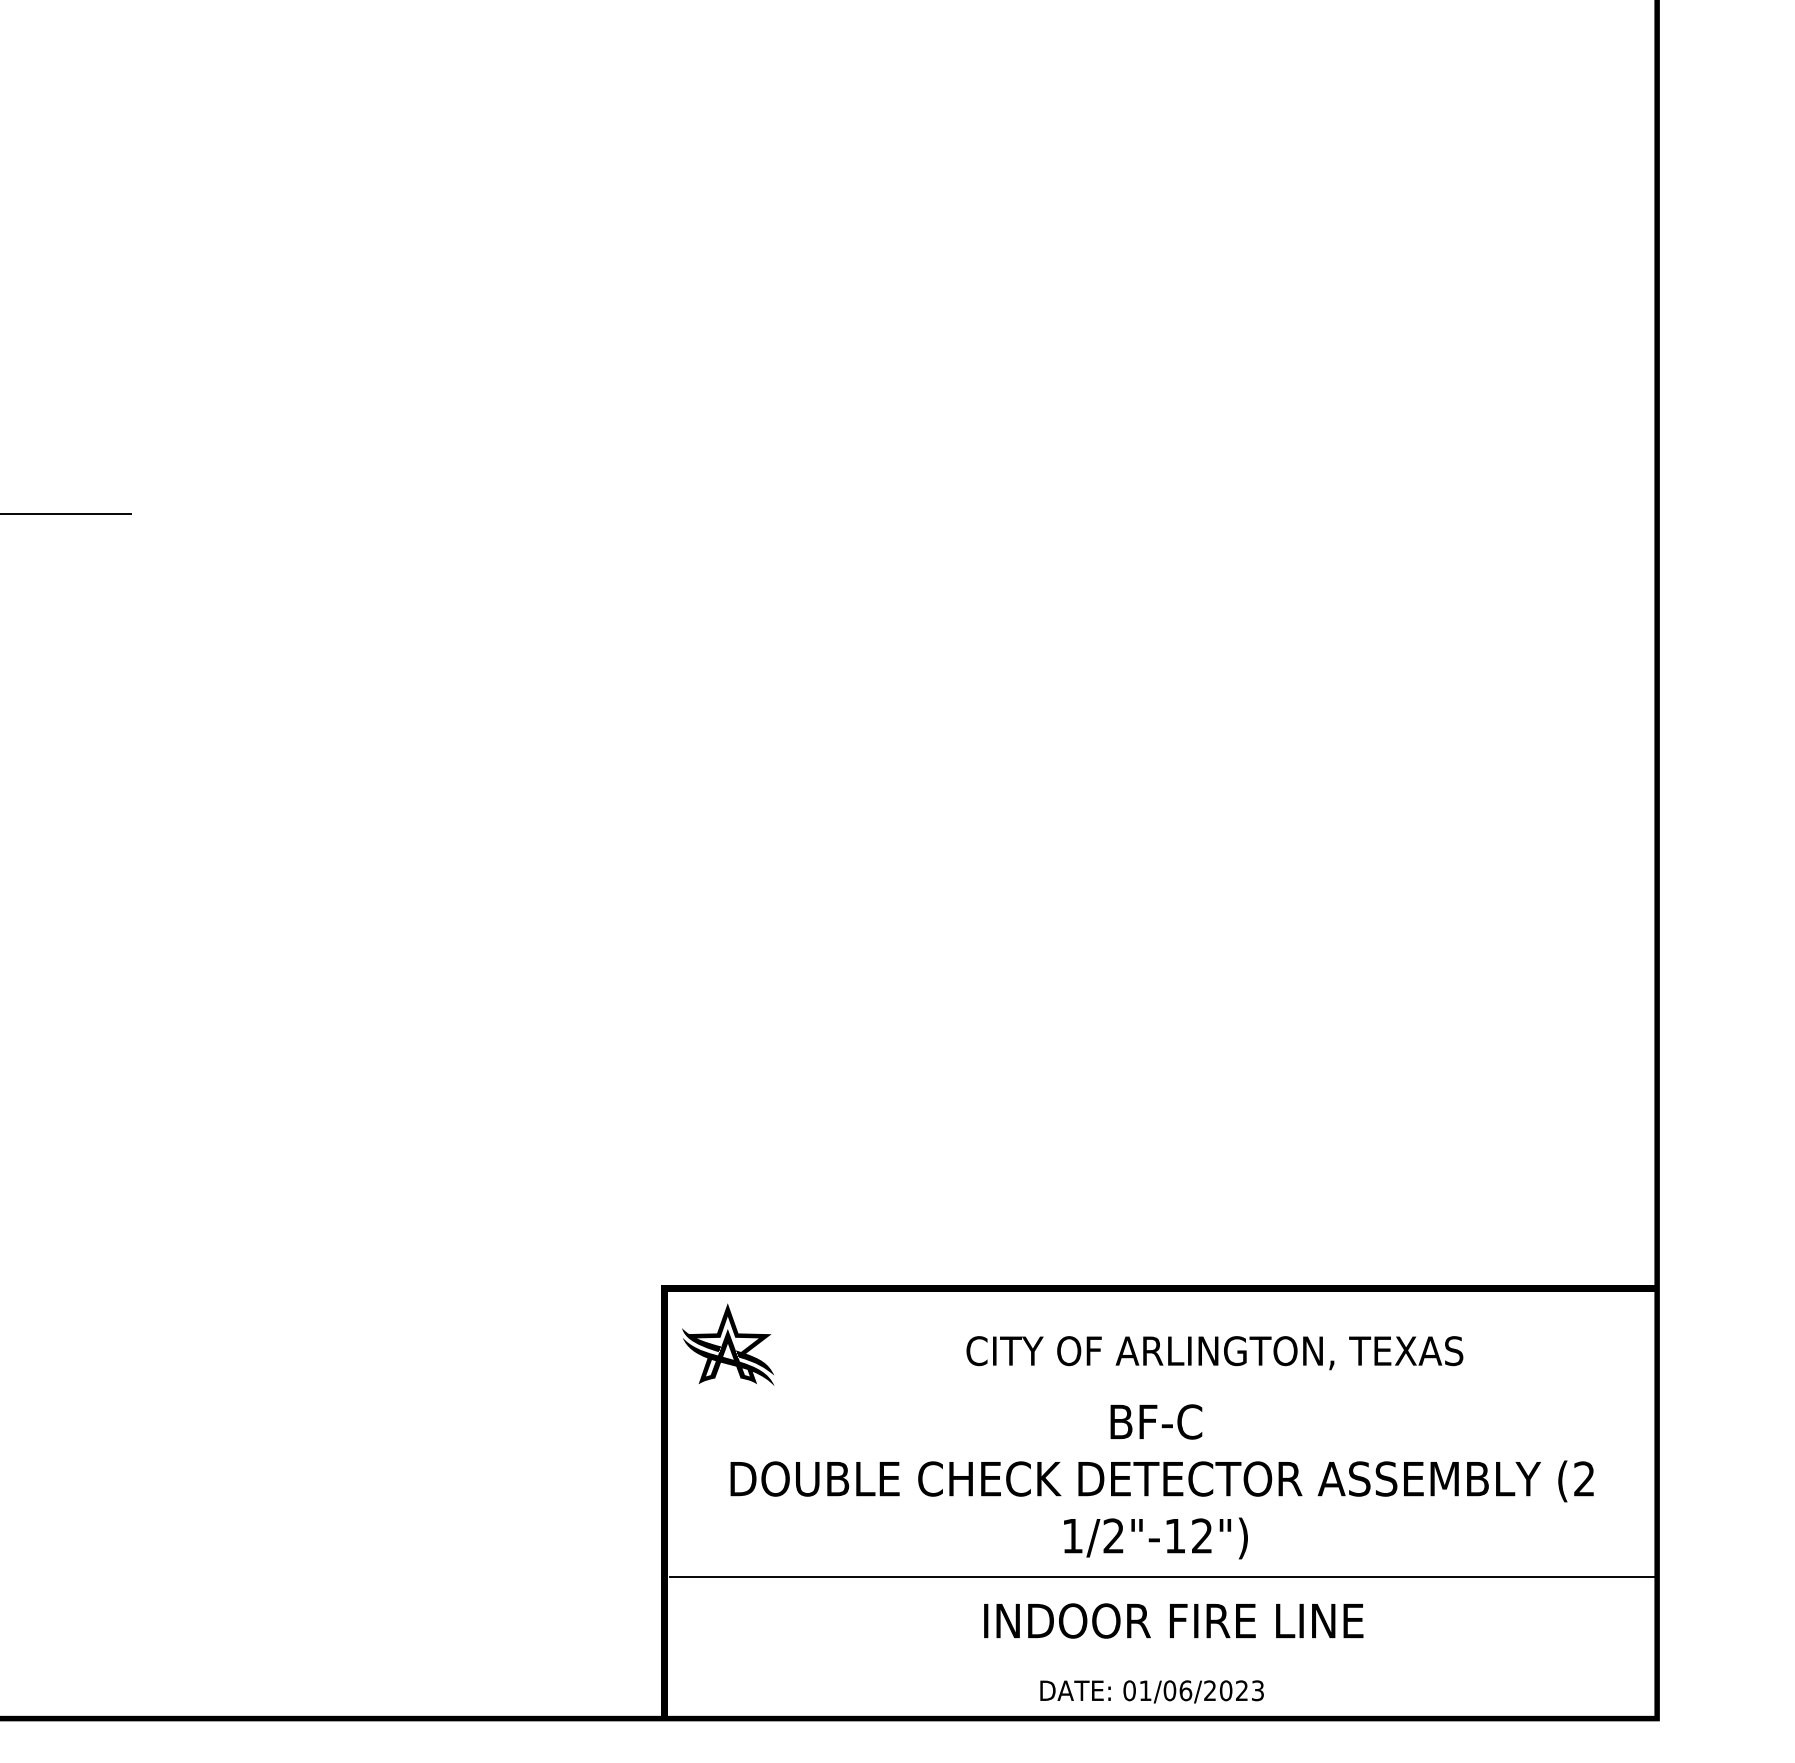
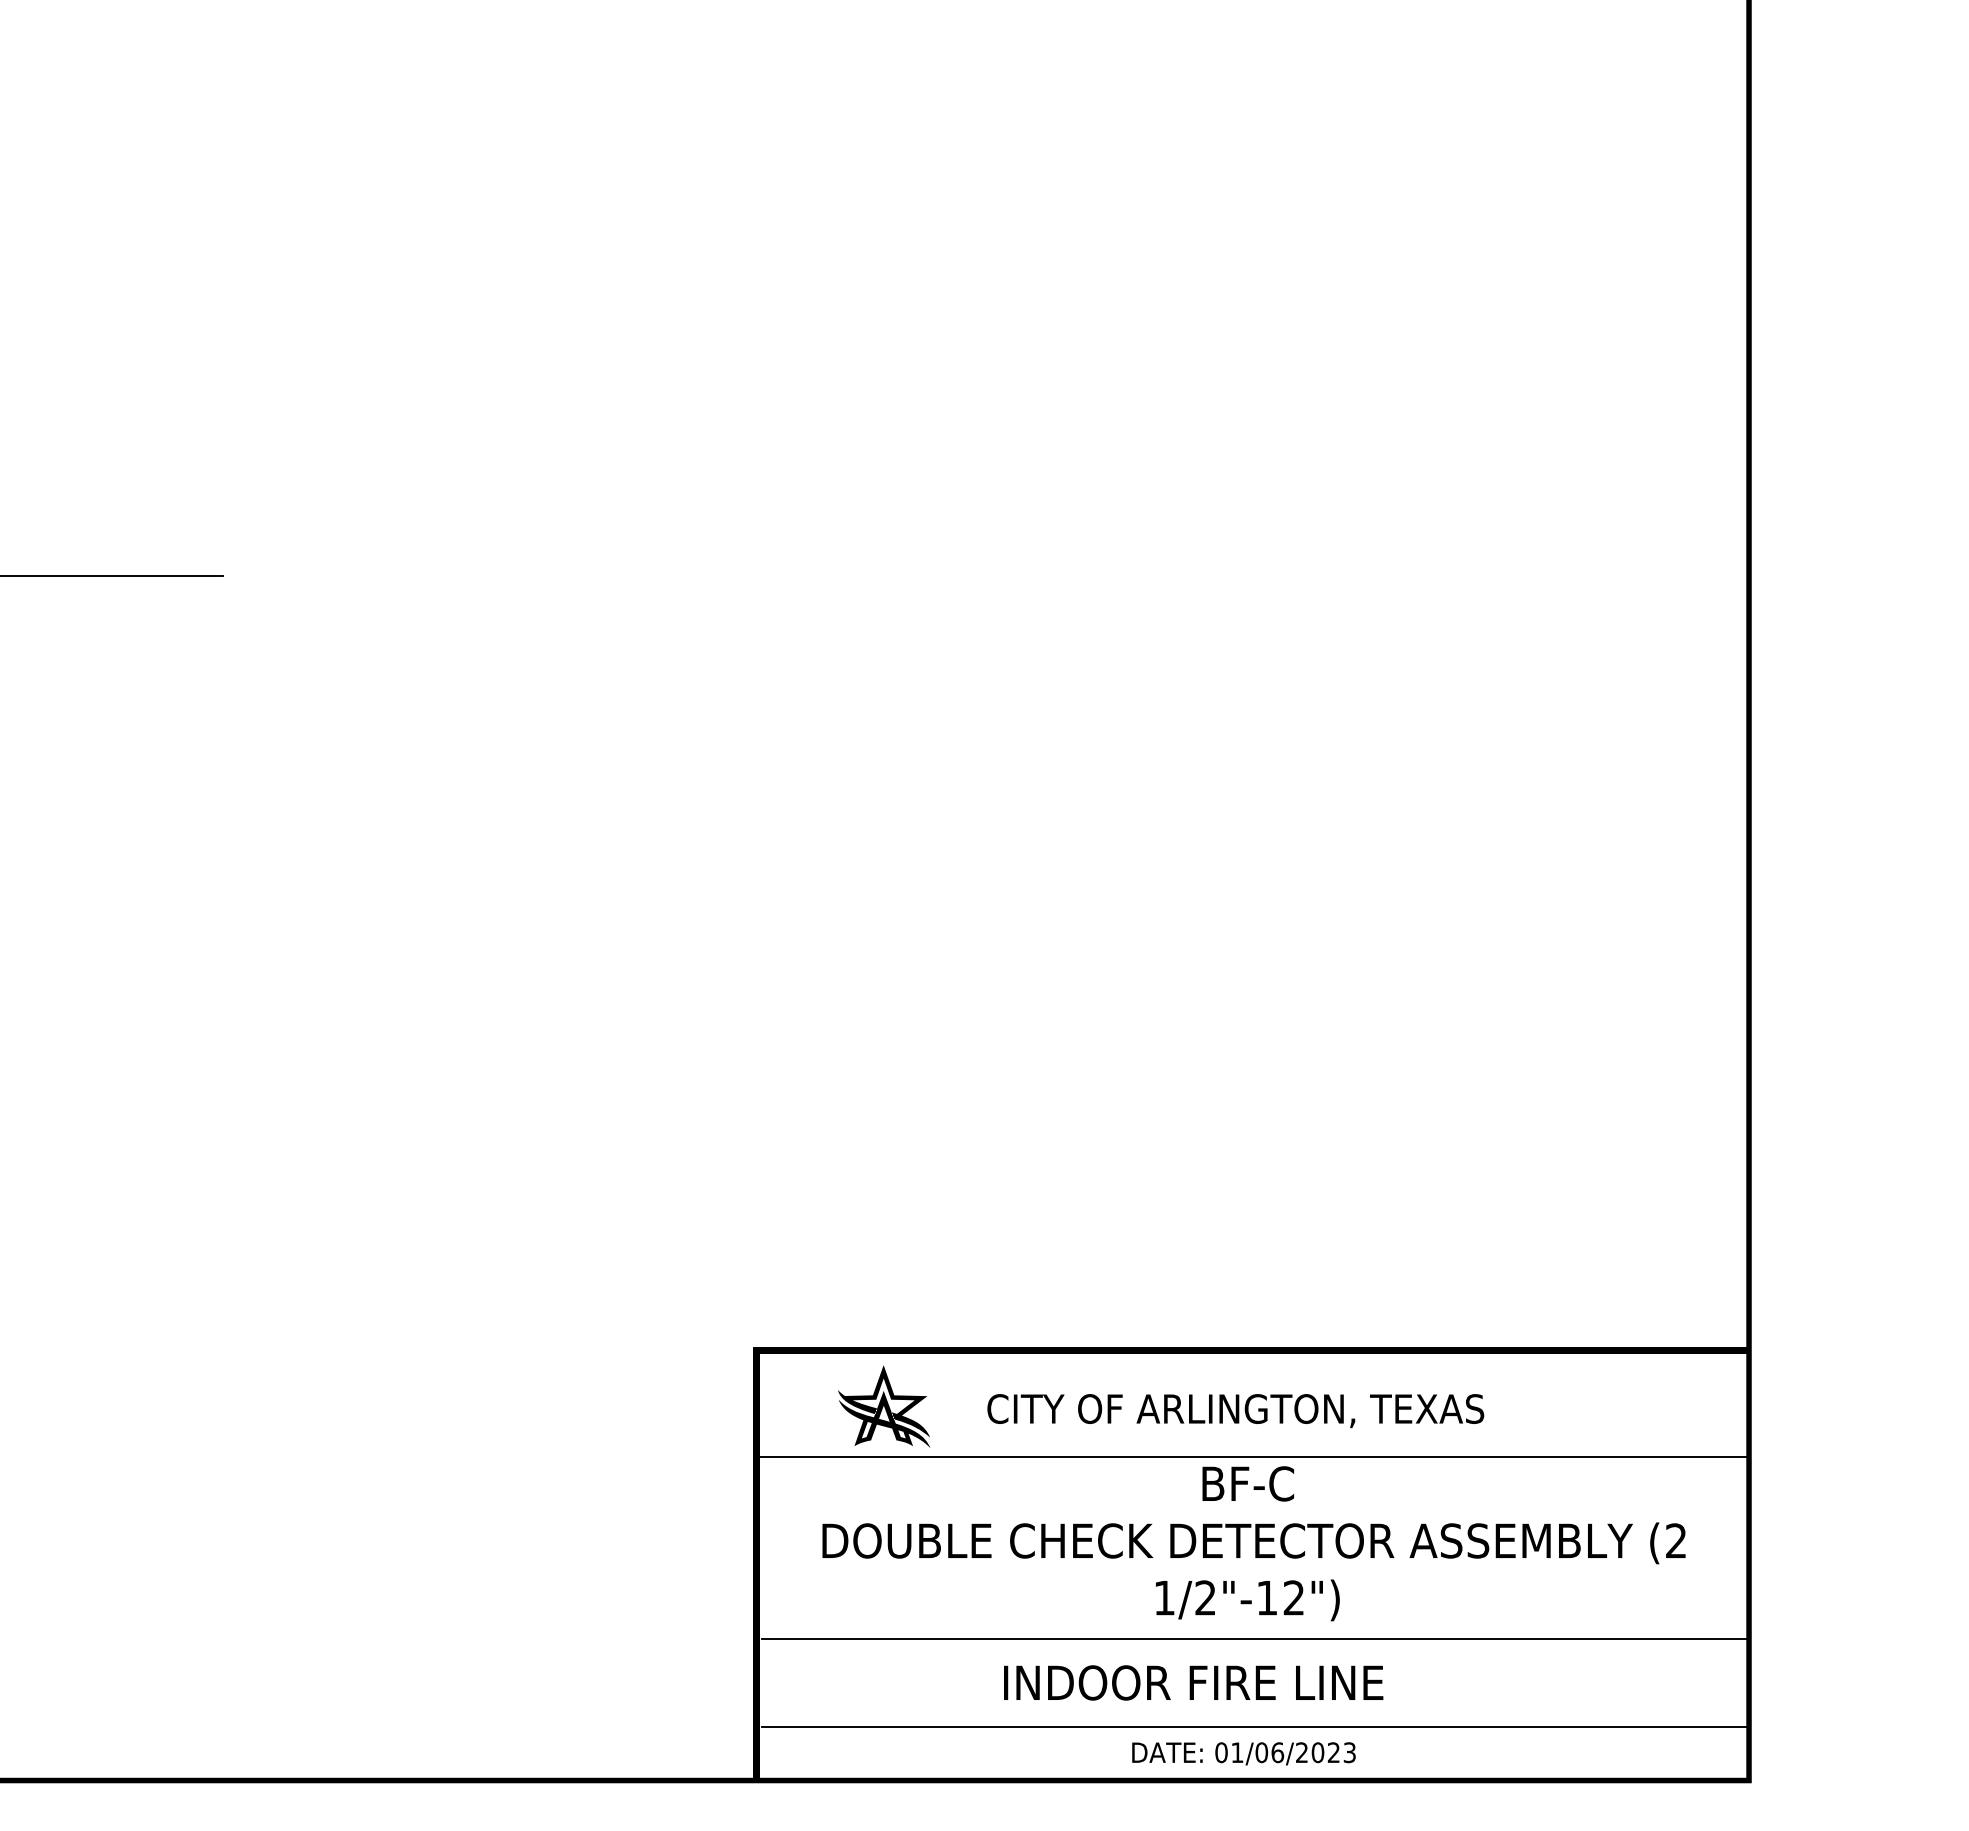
part: (728, 1344) -> (884, 1406), moved
text: (1214, 1353) -> (1235, 1411), moved
line: (1160, 1394) -> (1252, 1456), added
text: (1173, 1620) -> (1193, 1682), moved
line: (1163, 1665) -> (1255, 1727), added

